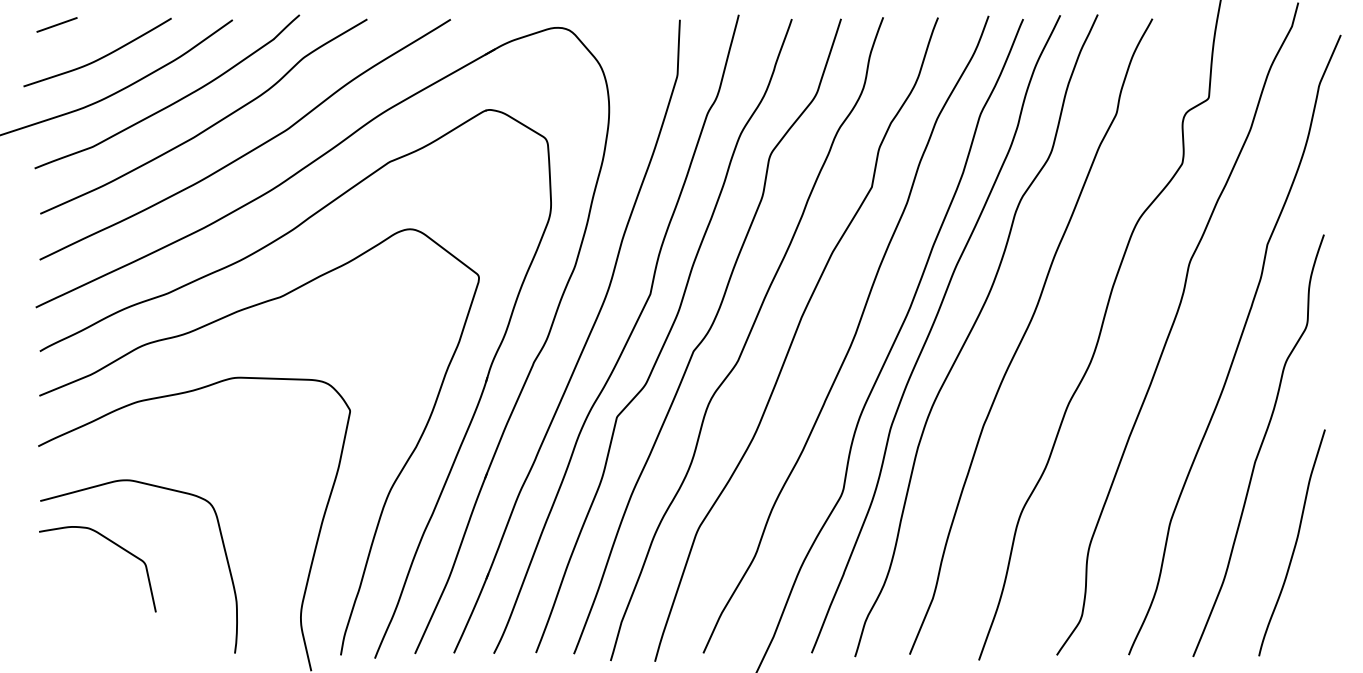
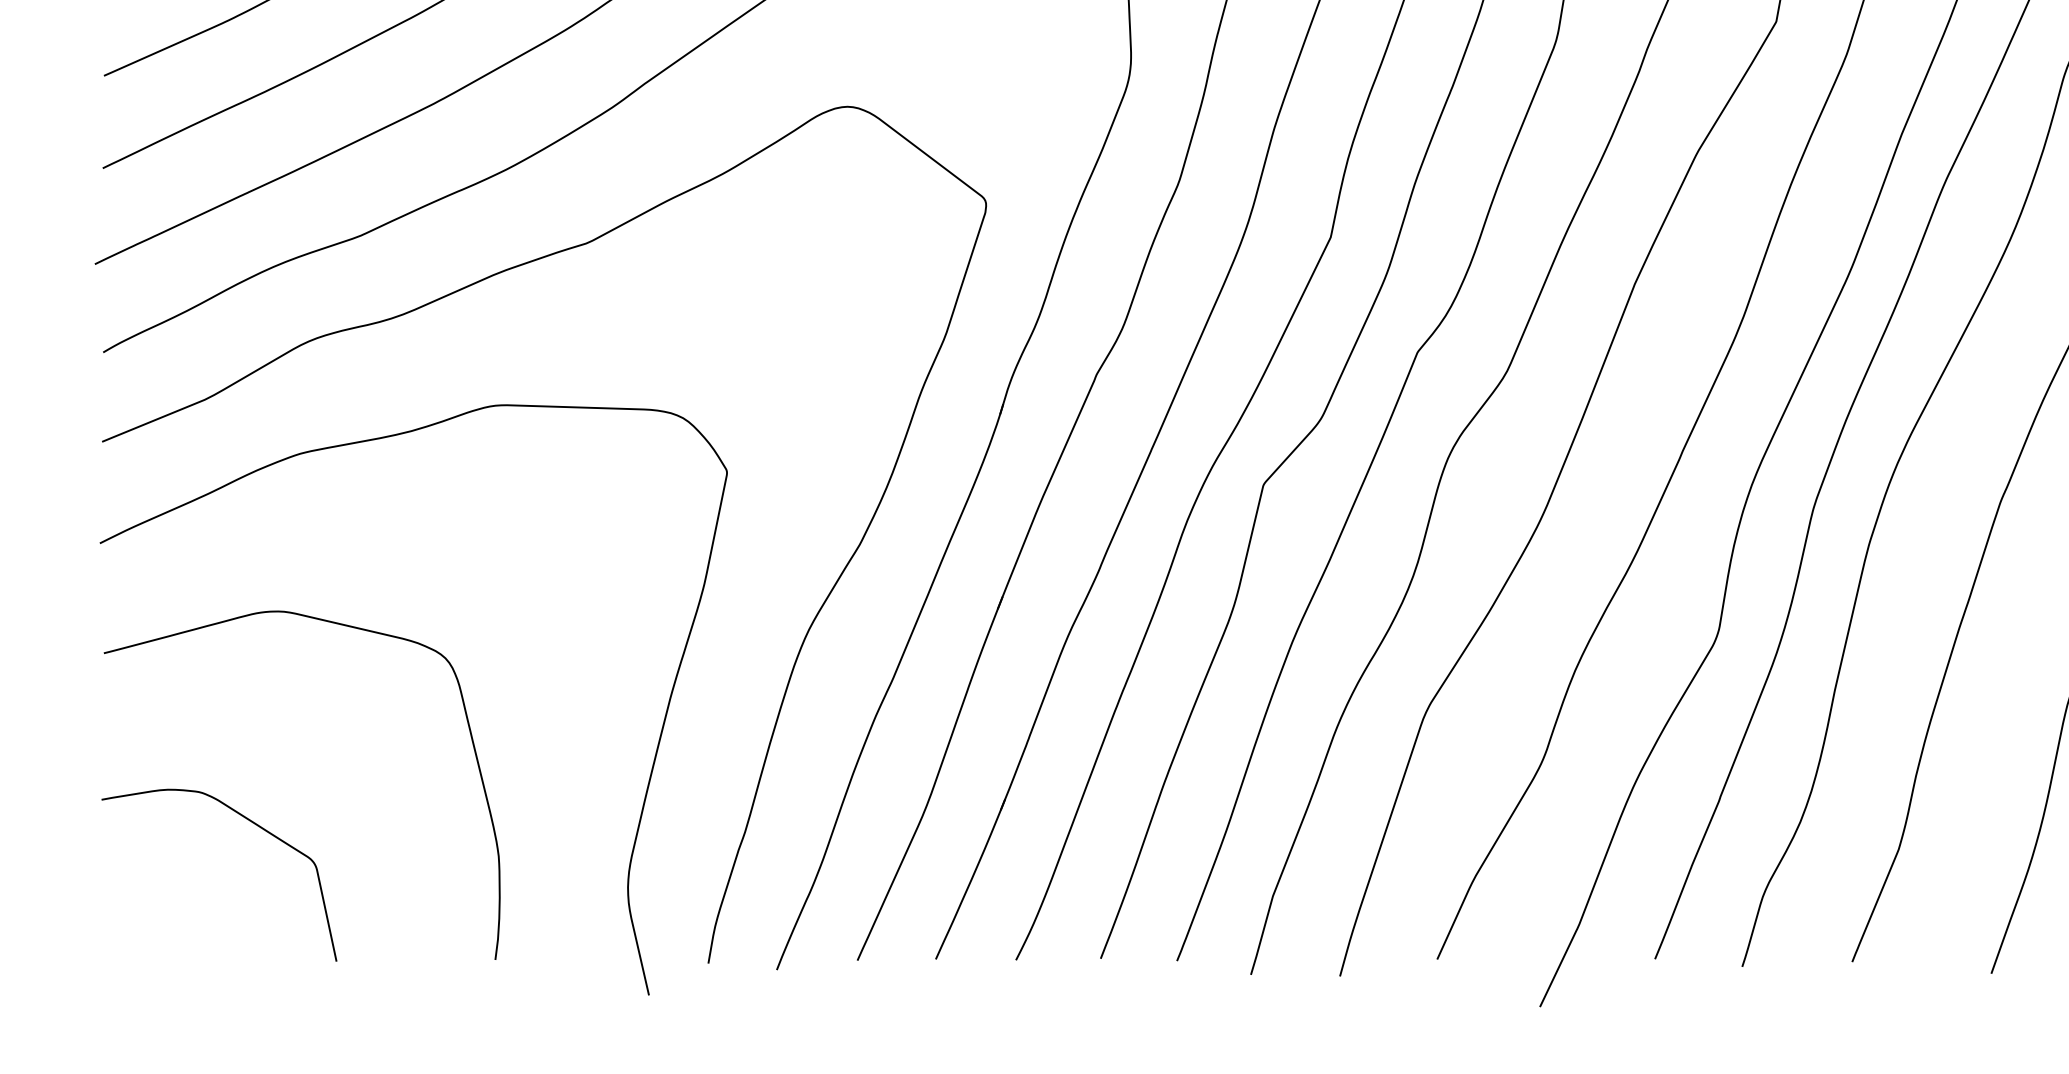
curve: (112, 543) -> (249, 823), moved

